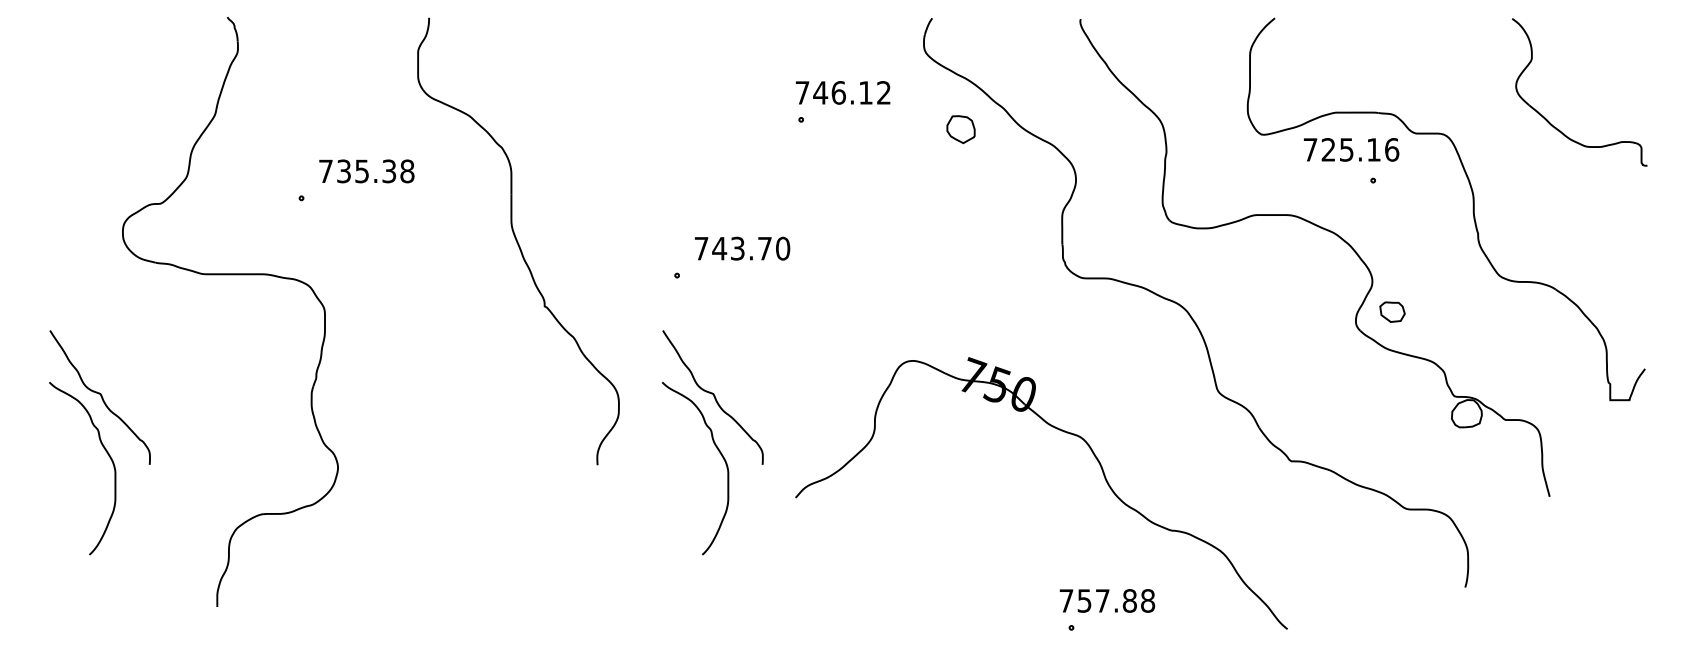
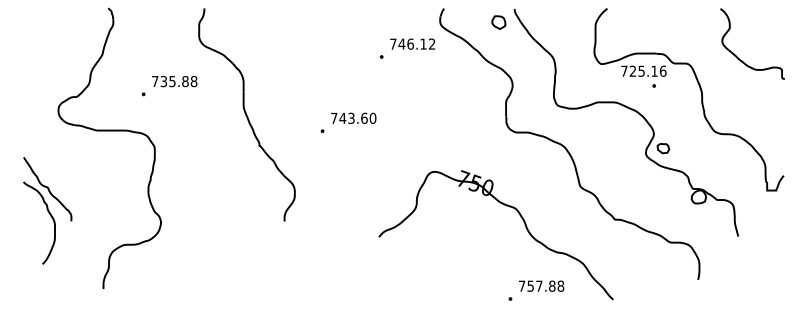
text: (842, 91) -> (412, 43), moved
part: (960, 129) -> (498, 22), moved
text: (389, 171) -> (185, 81), 735.38 -> 735.88
text: (765, 246) -> (364, 117), 743.70 -> 743.60
part: (712, 442) -> (339, 210), removed
text: (1107, 599) -> (541, 285), moved

